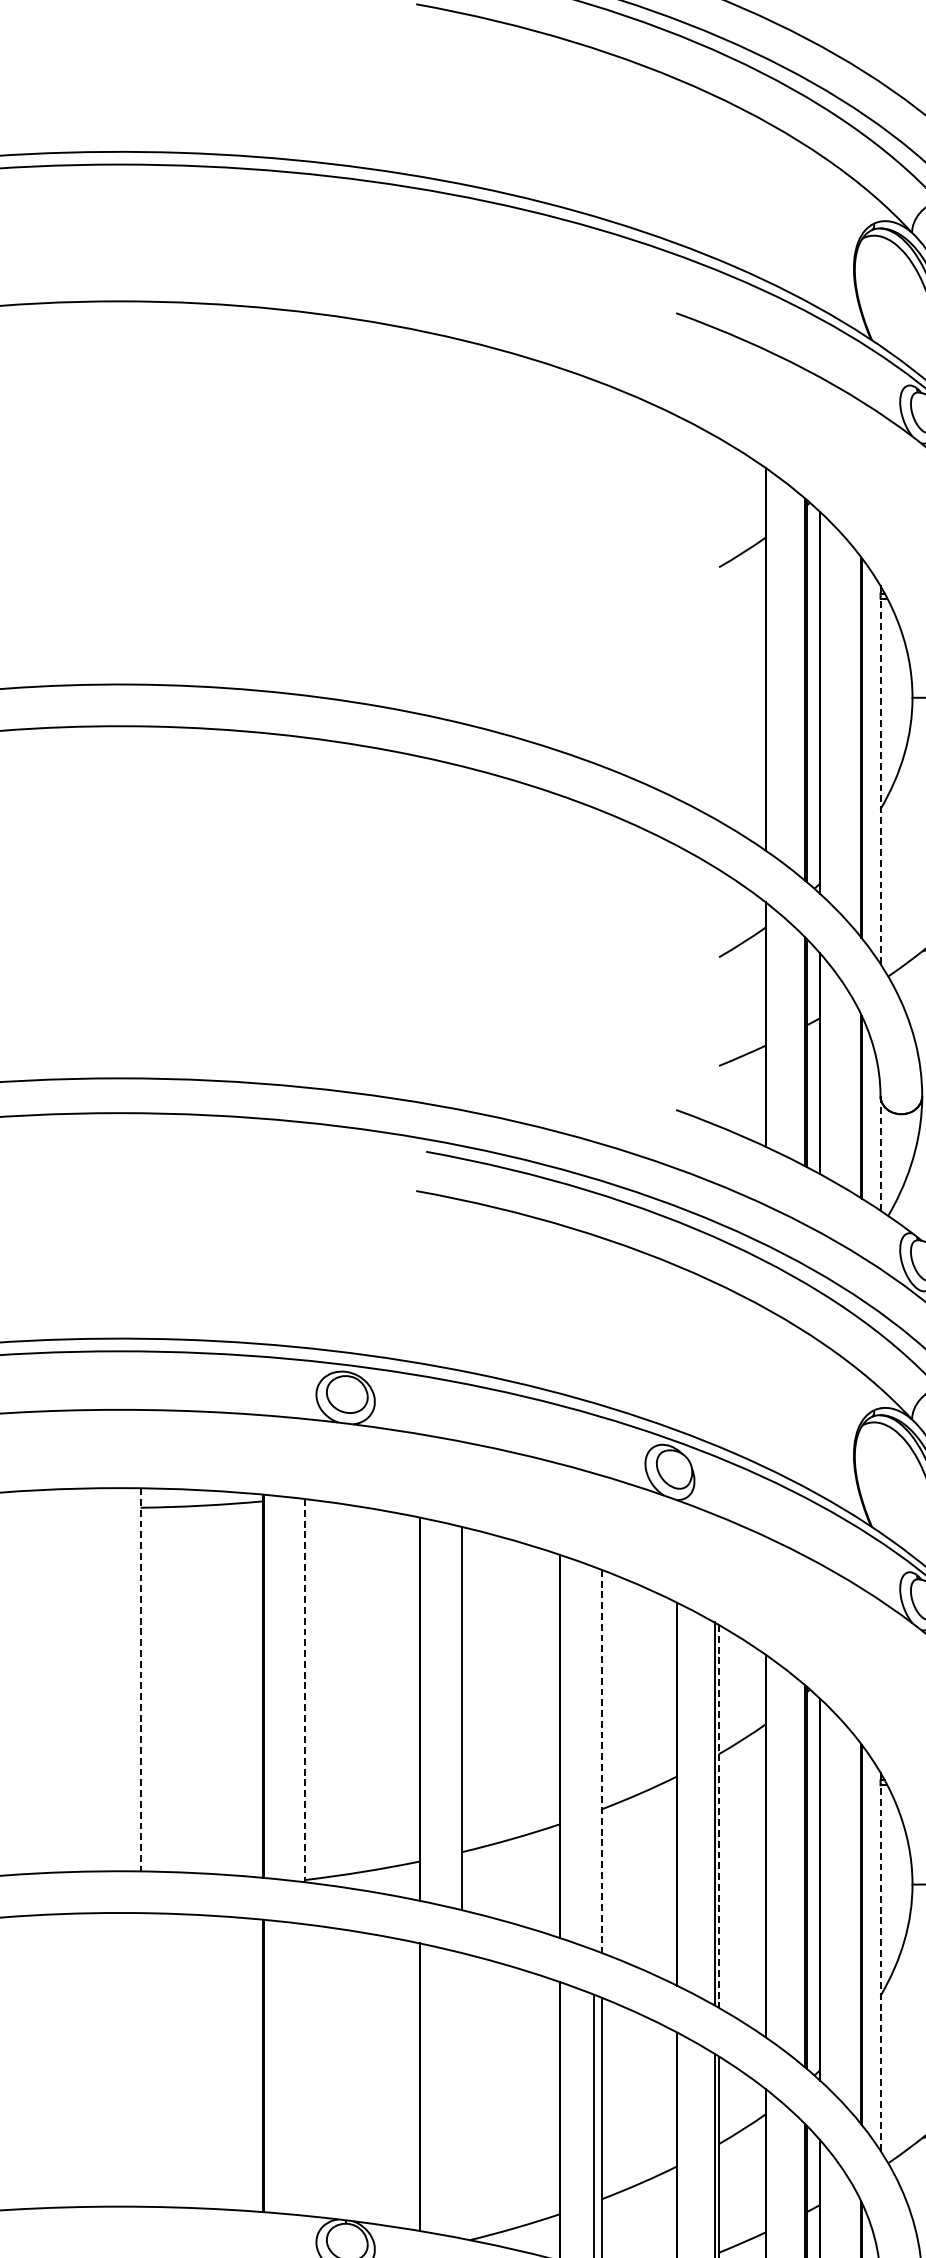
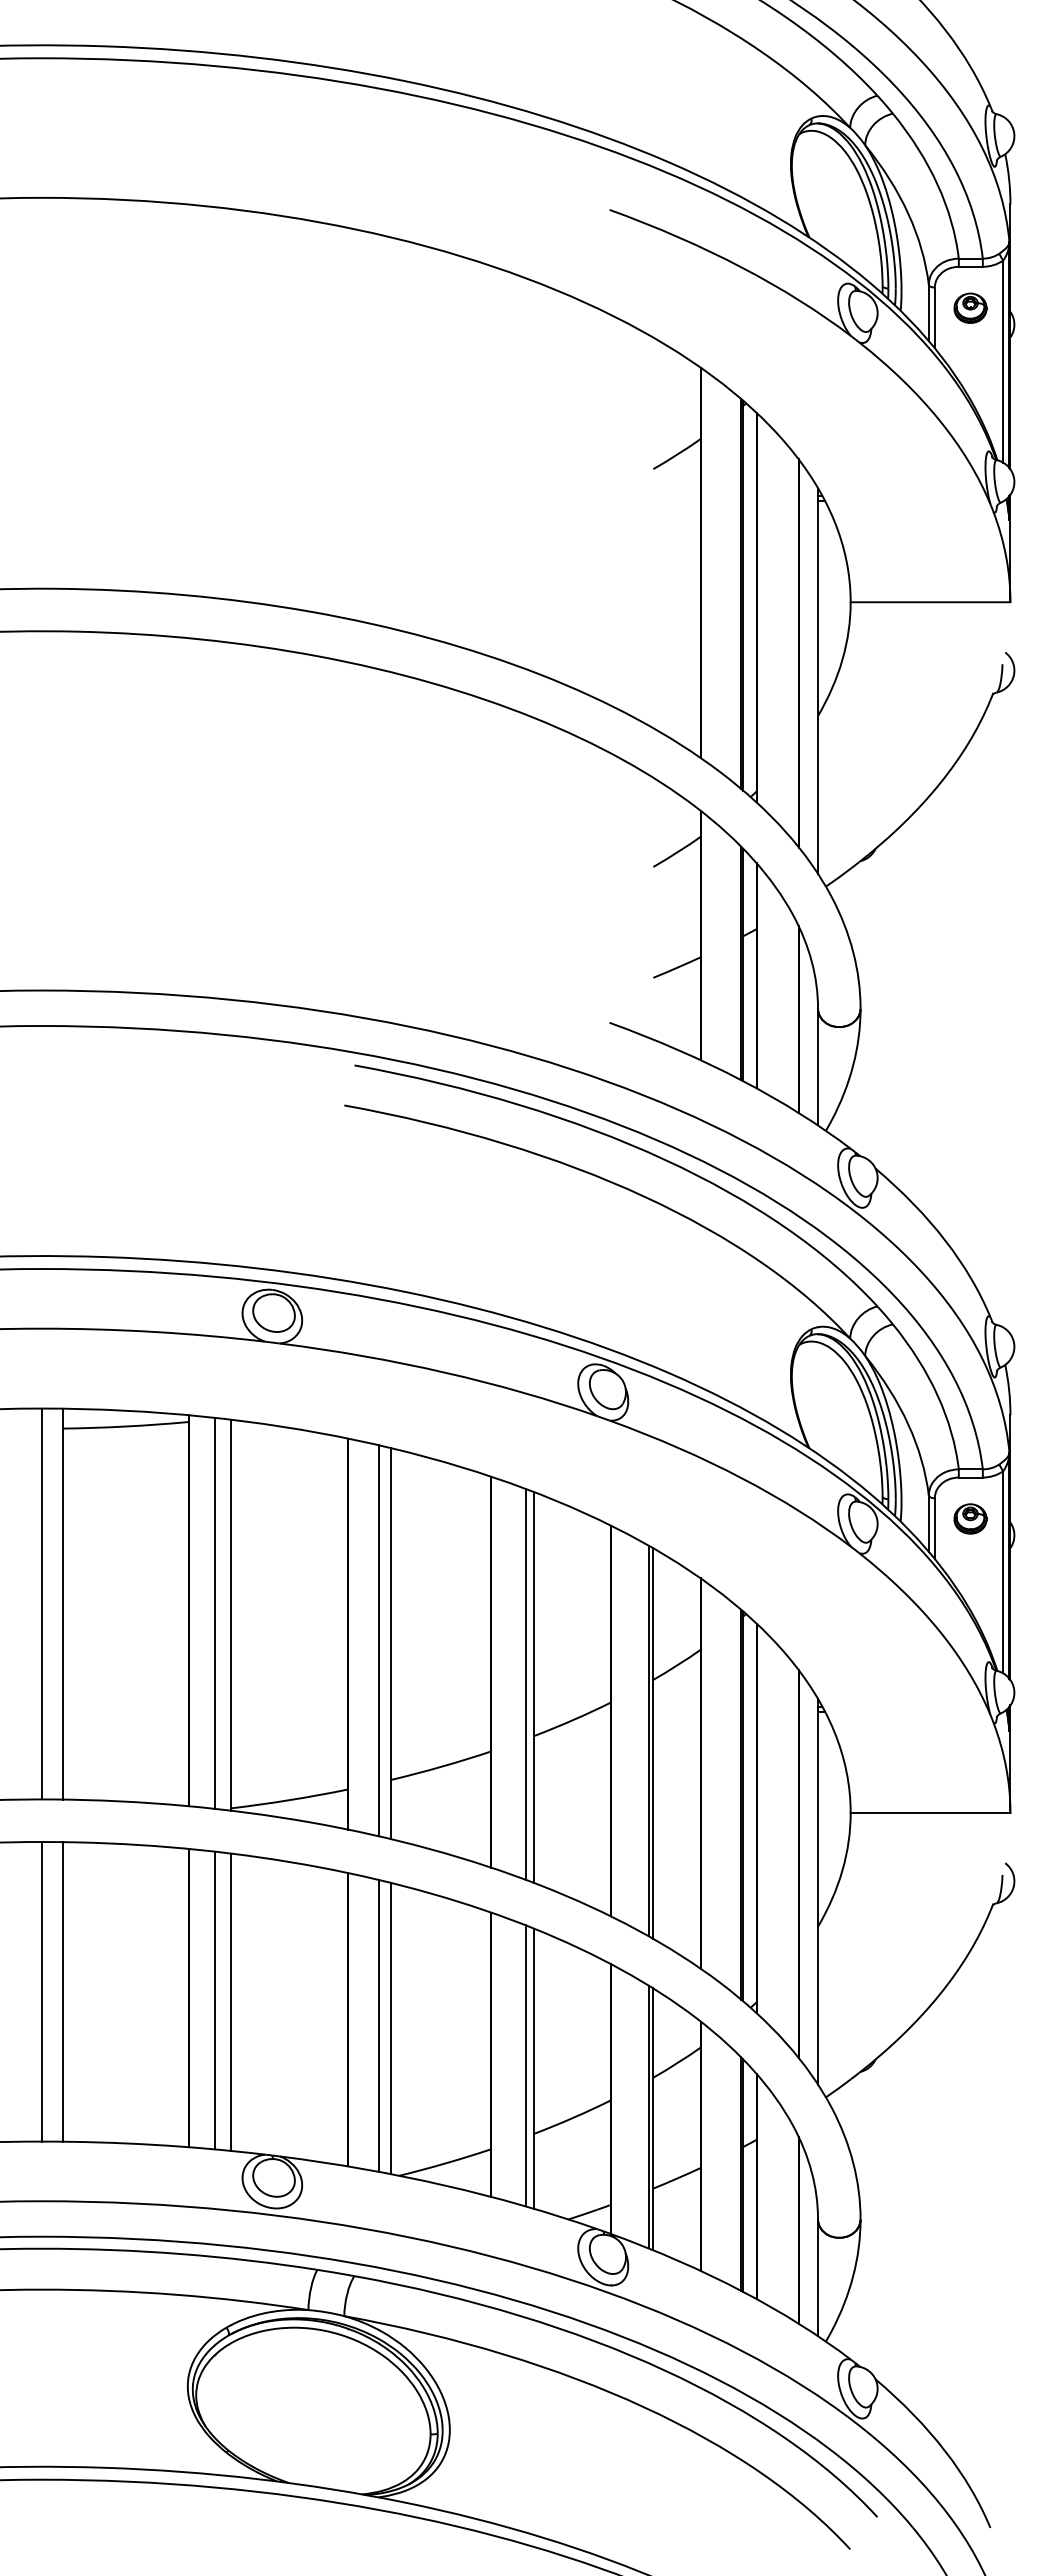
line: (880, 780) -> (818, 686), dashed -> solid
line: (880, 1152) -> (818, 1066), dashed -> solid
line: (119, 1679) -> (41, 1603), added
line: (140, 1680) -> (63, 1604), dashed -> solid
line: (288, 1688) -> (214, 1612), added
line: (305, 1690) -> (231, 1615), dashed -> solid
line: (449, 1715) -> (378, 1640), added
line: (593, 1757) -> (525, 1683), added
line: (601, 1761) -> (533, 1687), dashed -> solid
line: (719, 1817) -> (653, 1744), dashed -> solid
line: (880, 1966) -> (818, 1896), dashed -> solid
line: (119, 2059) -> (41, 1991), added
line: (140, 2059) -> (63, 1991), added
line: (288, 2068) -> (214, 2000), added
line: (305, 2069) -> (231, 2001), added
line: (449, 2092) -> (378, 2025), added
line: (461, 2095) -> (390, 2028), added

